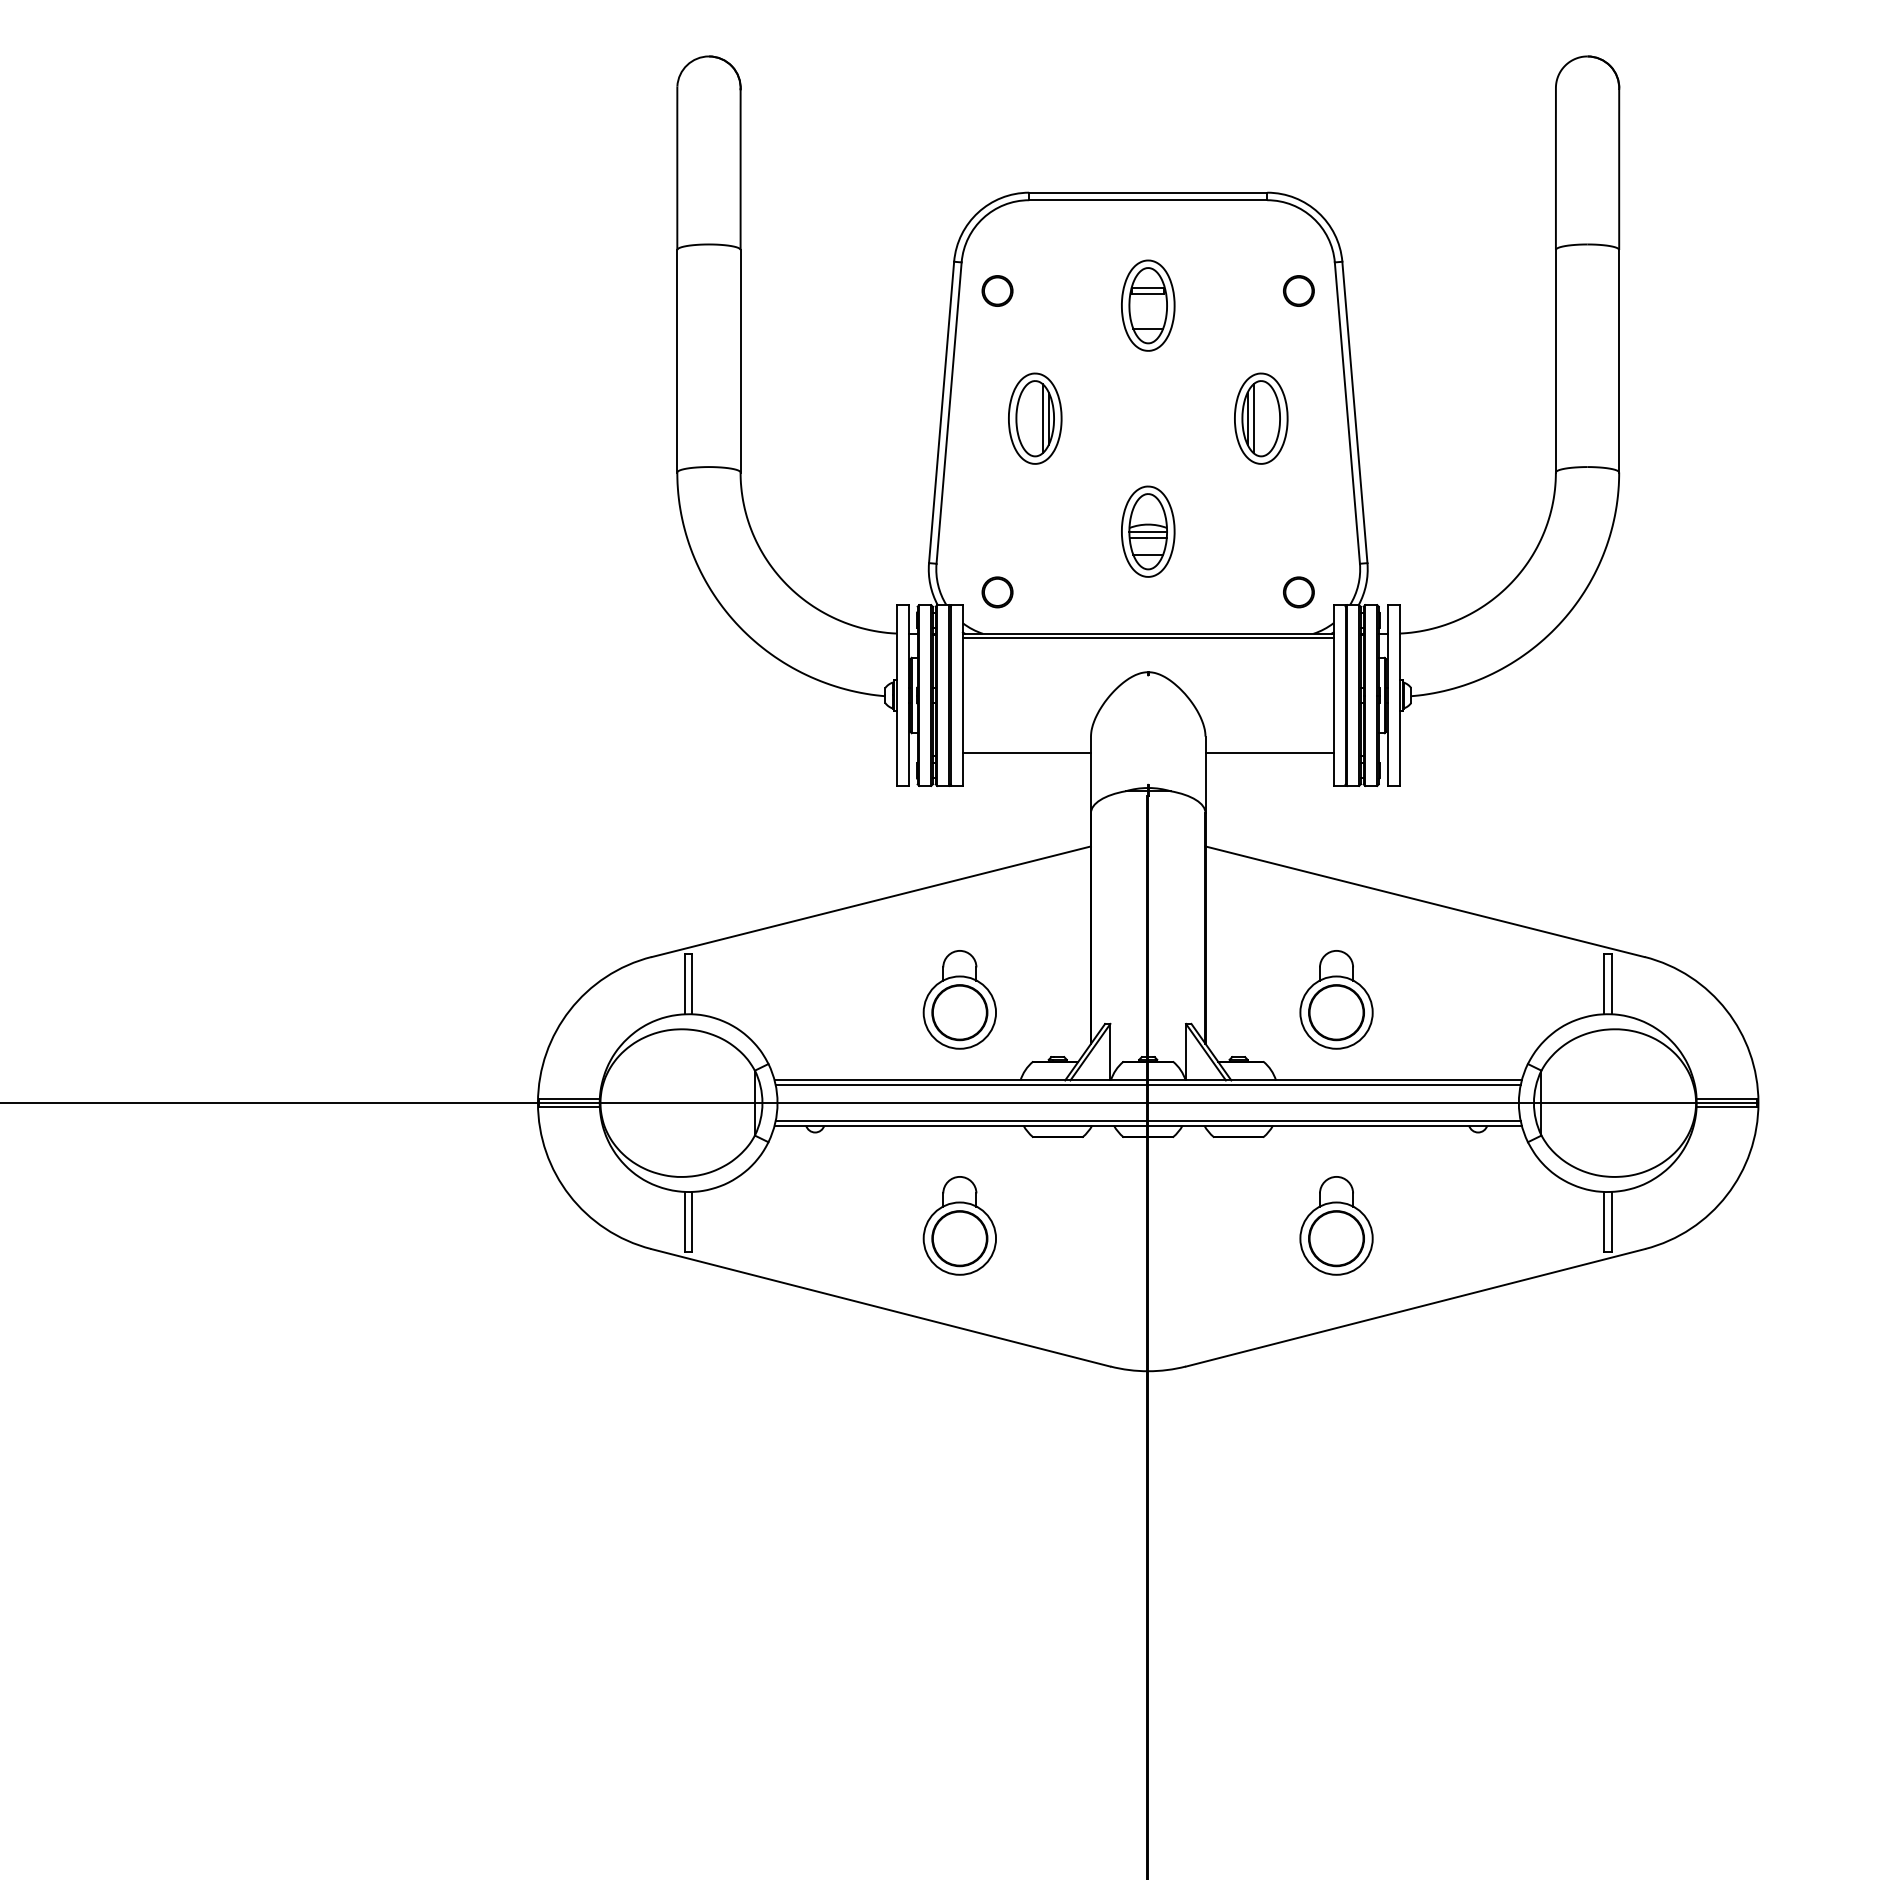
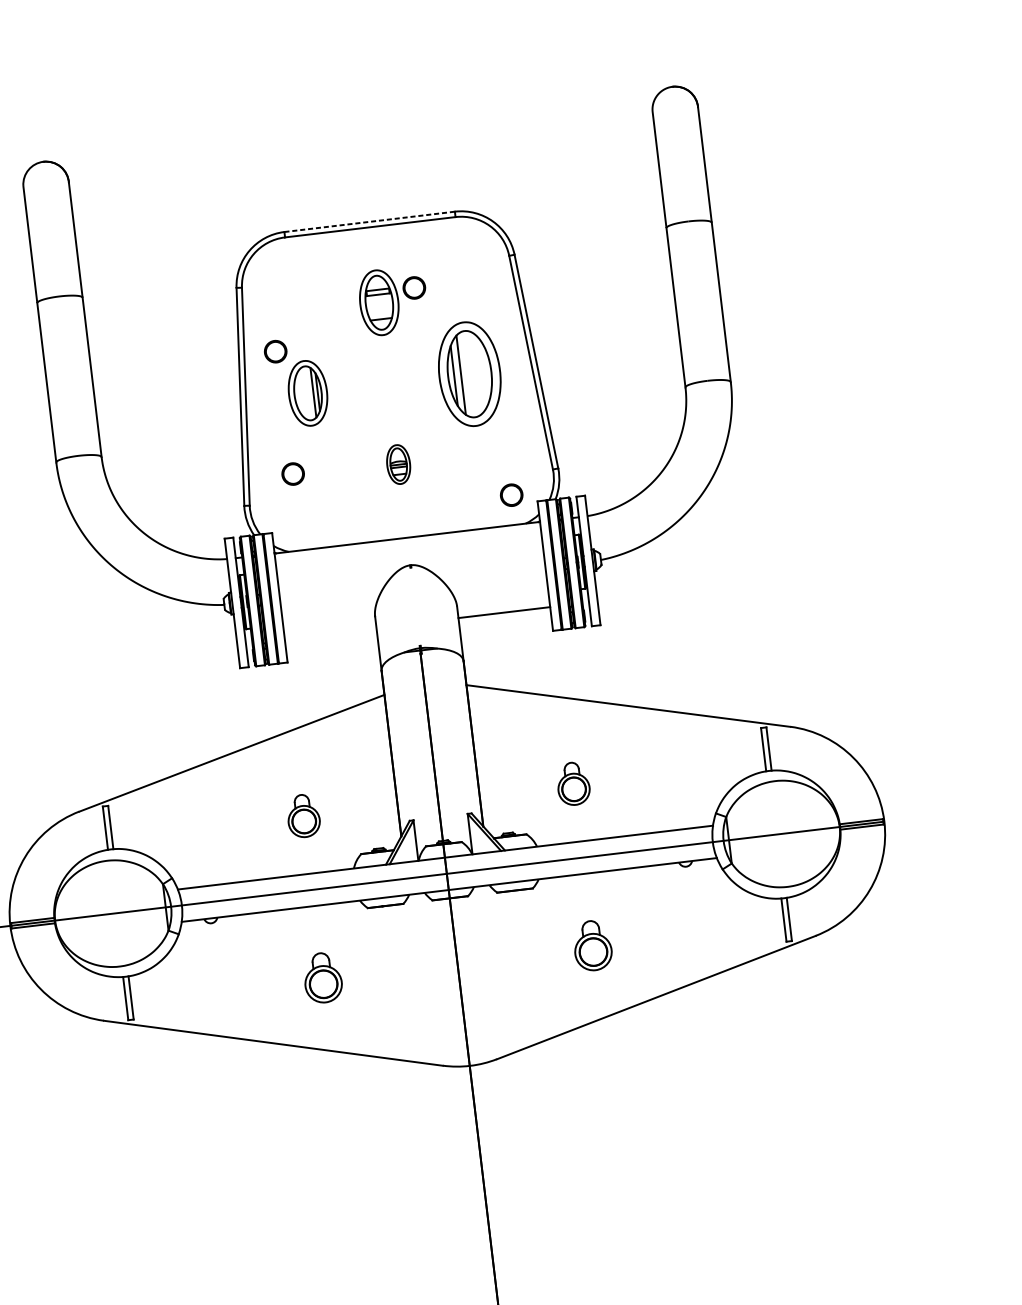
line: (1148, 192) -> (369, 221), solid -> dashed
circle: (997, 290) -> (275, 351), moved
circle: (1298, 290) -> (414, 287), moved
part: (1261, 418) -> (470, 373), size x1.6
part: (1148, 531) -> (398, 464), size x0.6
circle: (997, 592) -> (293, 474), moved
line: (1147, 638) -> (407, 541), removed
line: (1026, 752) -> (330, 633), removed
part: (959, 999) -> (303, 815), size x0.6
part: (1336, 999) -> (573, 783), size x0.6
line: (1147, 1084) -> (445, 860), removed
line: (1147, 1121) -> (448, 887), removed
part: (959, 1225) -> (322, 977), size x0.7
part: (1336, 1225) -> (592, 945), size x0.7

